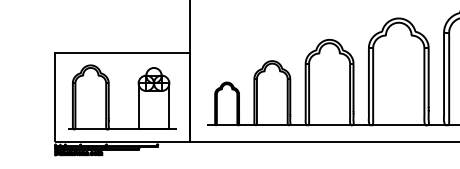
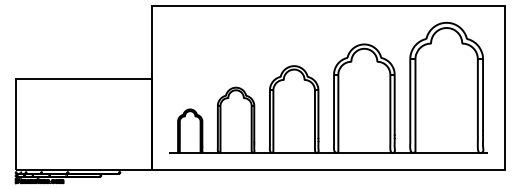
part: (109, 97) -> (70, 124), removed

